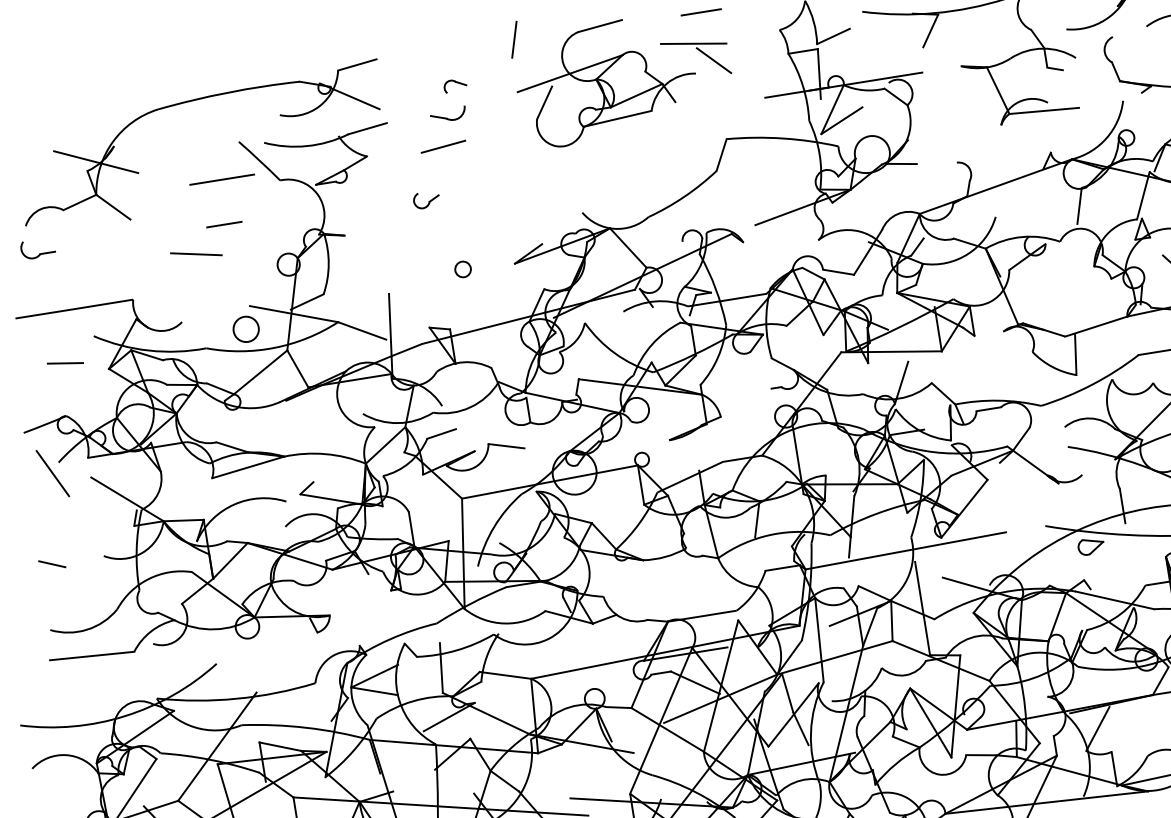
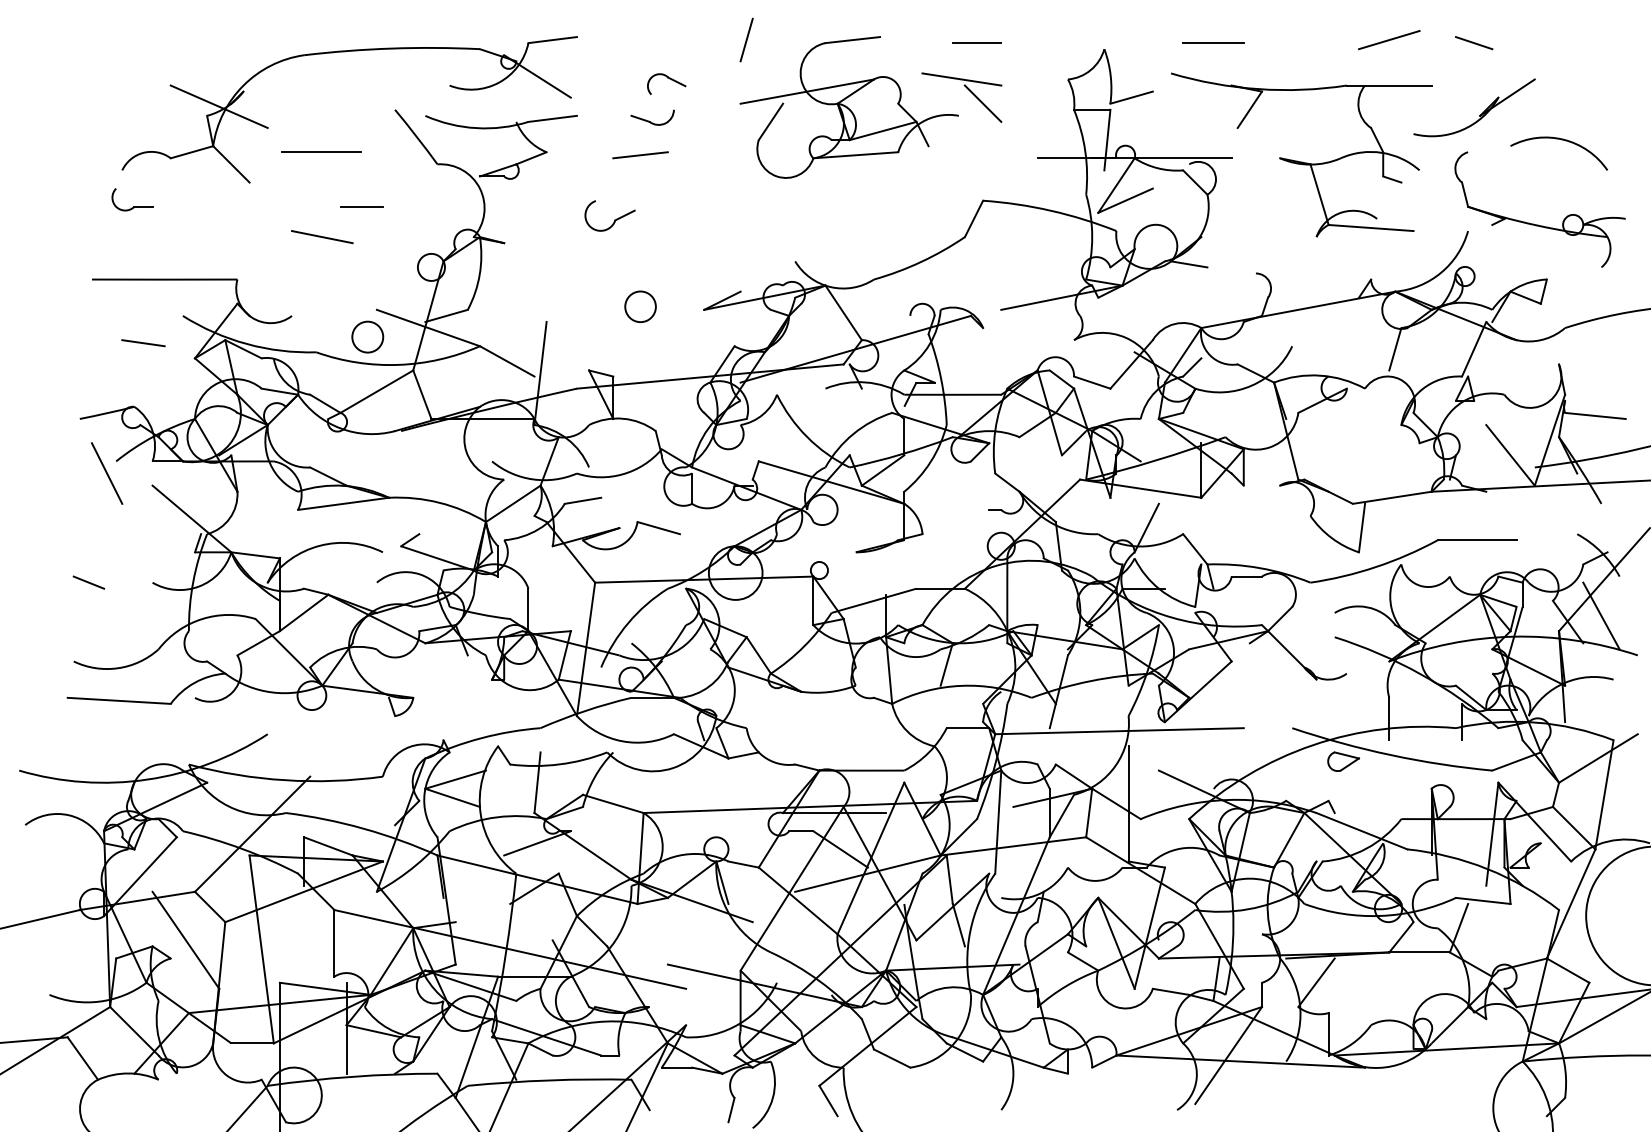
part: (455, 85) -> (666, 83), size x1.4
line: (221, 179) -> (321, 151), moved
part: (426, 200) -> (609, 216), size x1.6
circle: (462, 269) -> (640, 306), size x1.6

